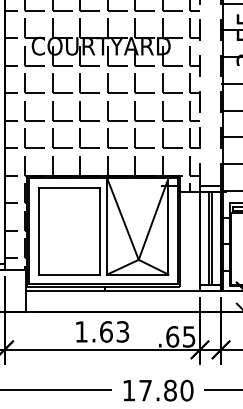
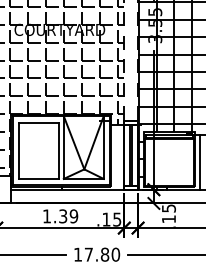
text: (114, 332) -> (68, 216), 1.63 -> 1.39
text: (172, 336) -> (106, 219), .65 -> .15

